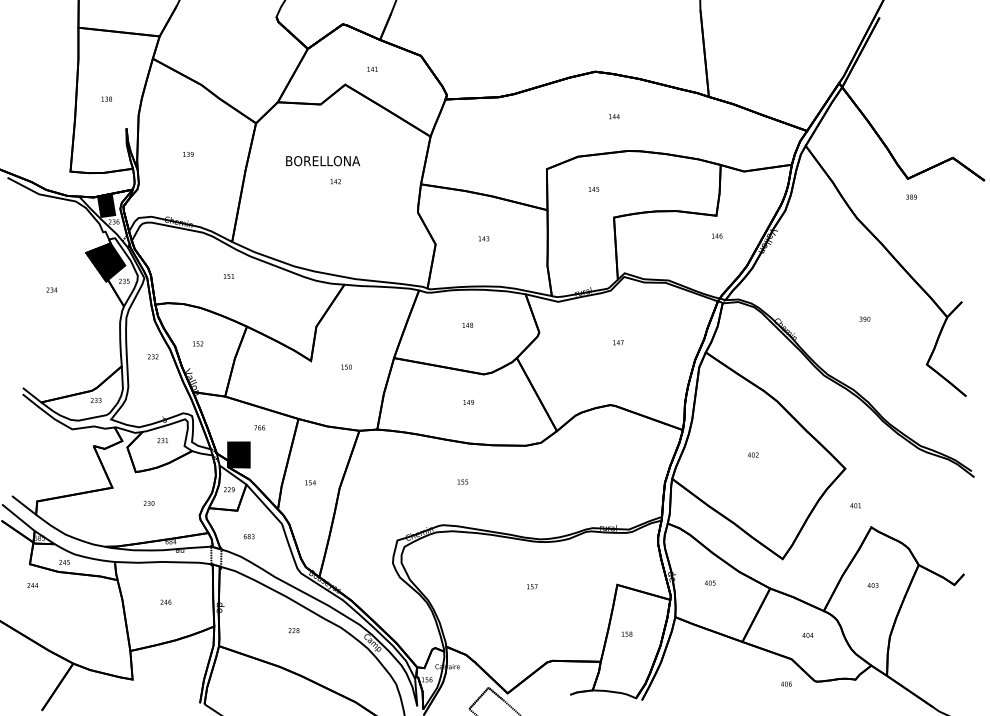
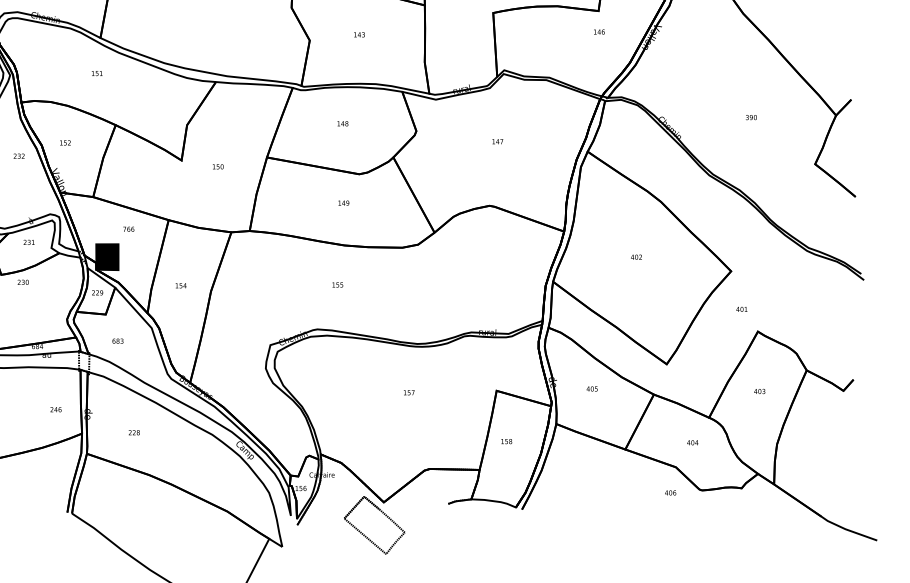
text: (148, 503) -> (22, 282), moved
text: (165, 601) -> (55, 408), moved
text: (293, 630) -> (133, 432), moved

